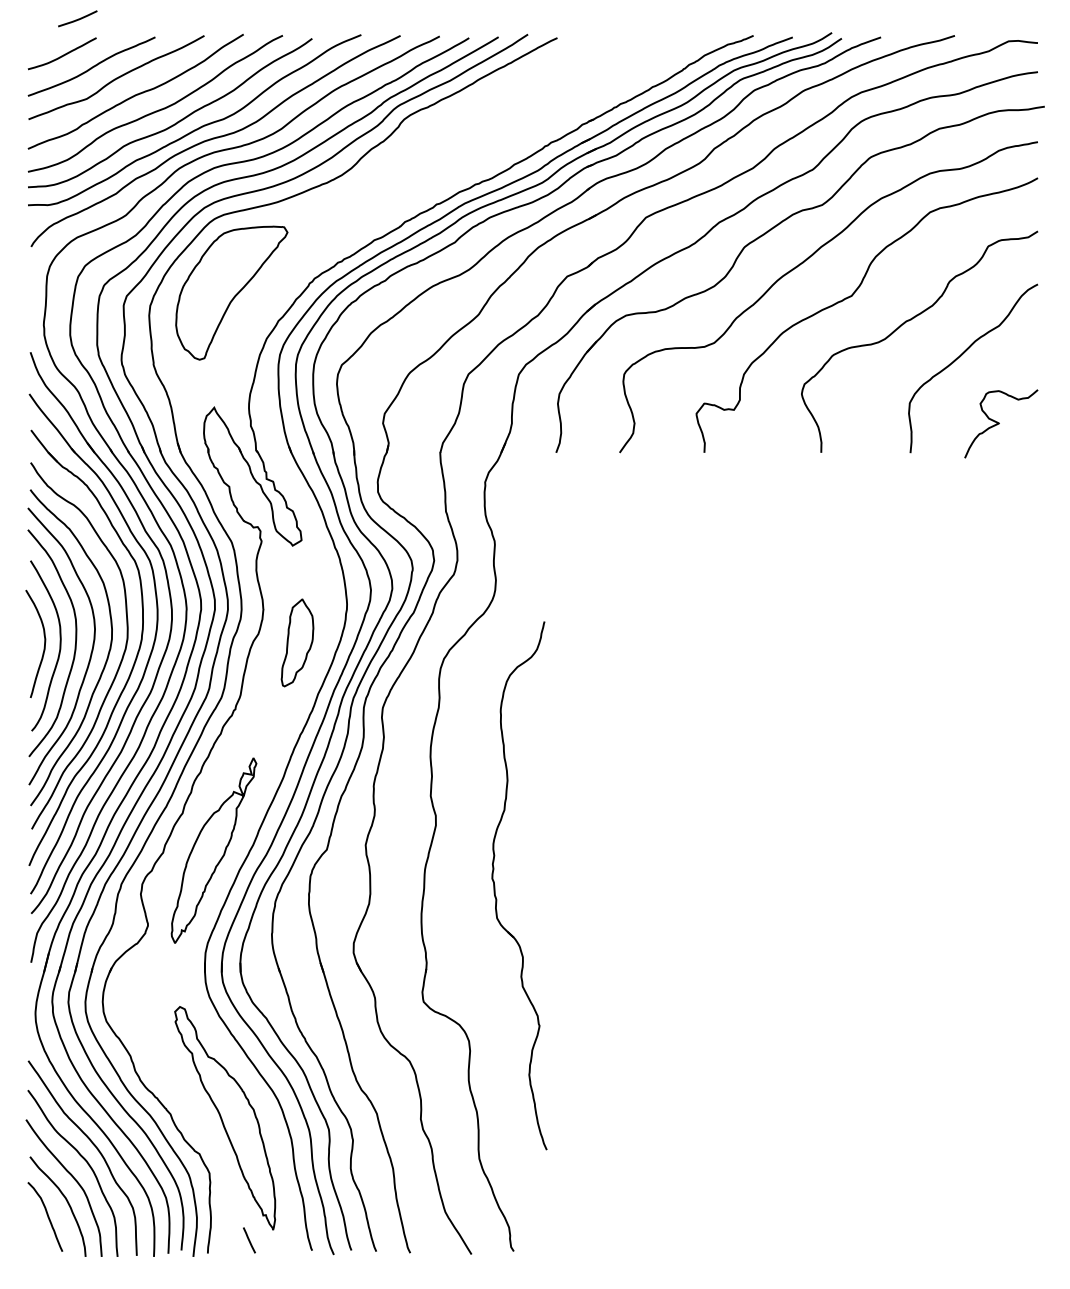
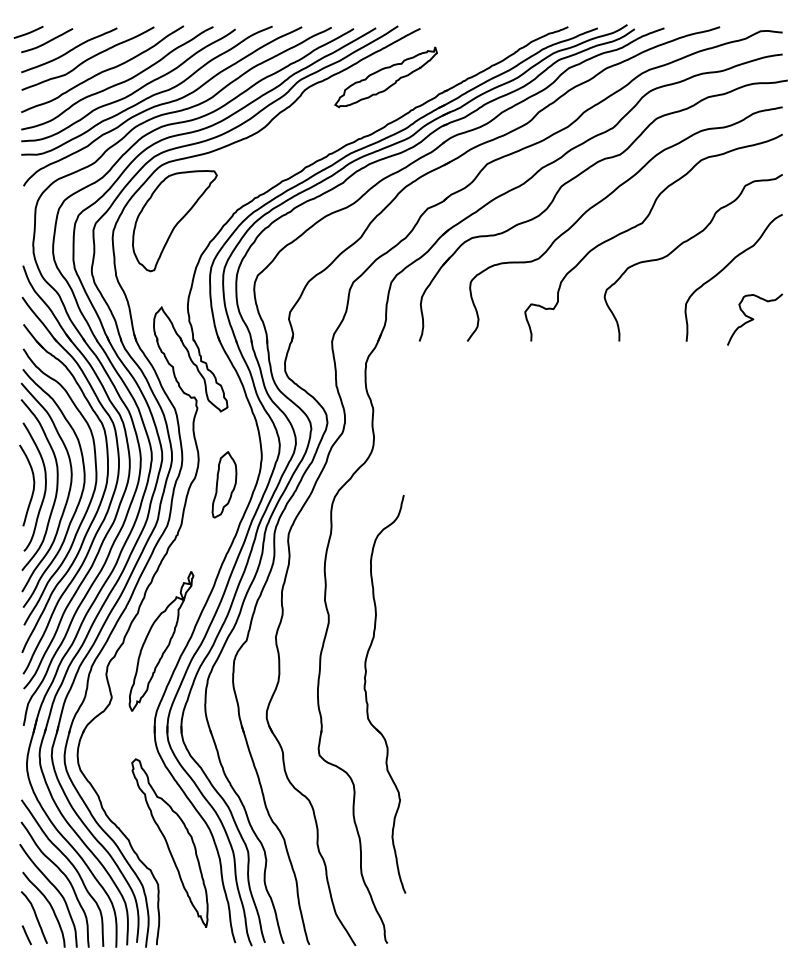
line: (78, 18) -> (29, 32), moved
part: (511, 102) -> (385, 77), added
part: (495, 885) -> (366, 694), moved
line: (249, 1240) -> (26, 935), moved

